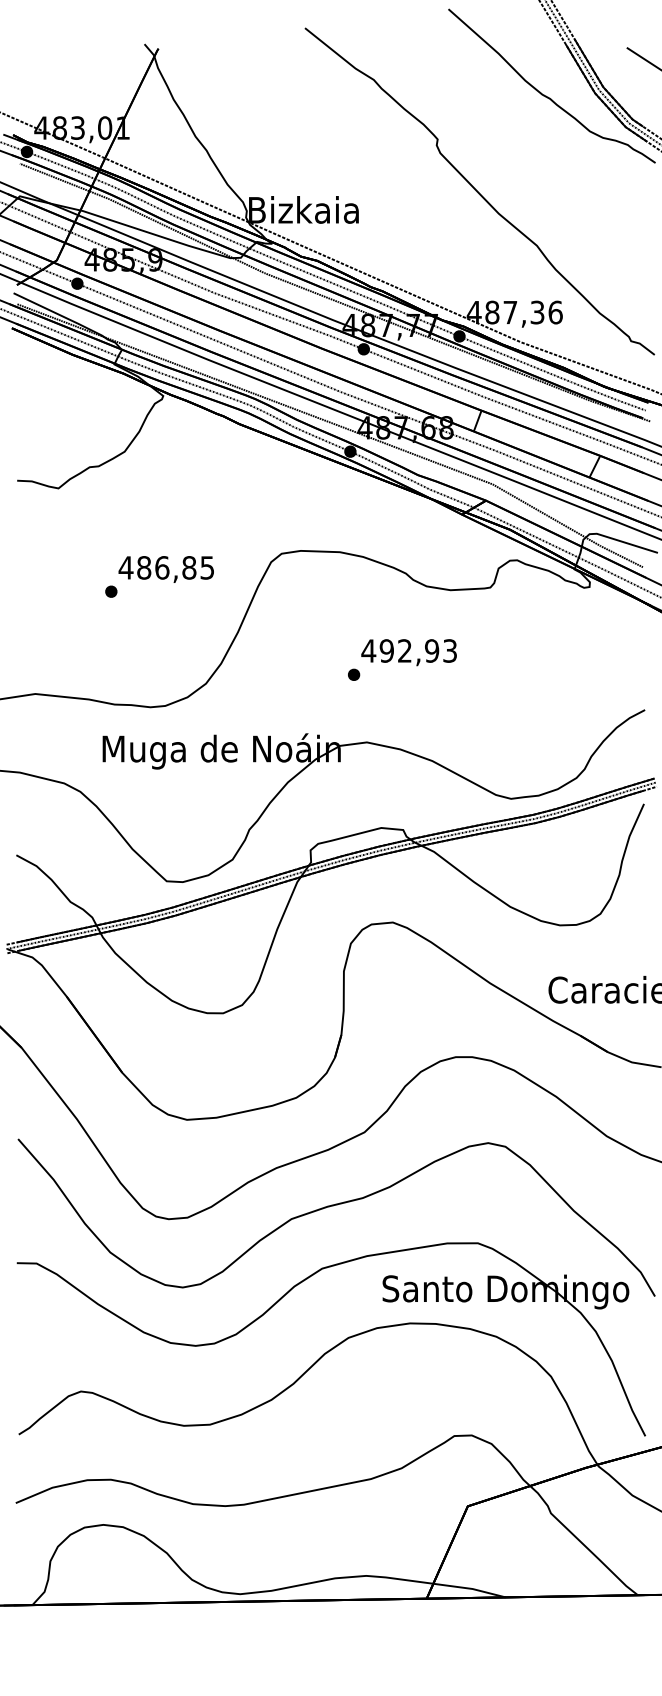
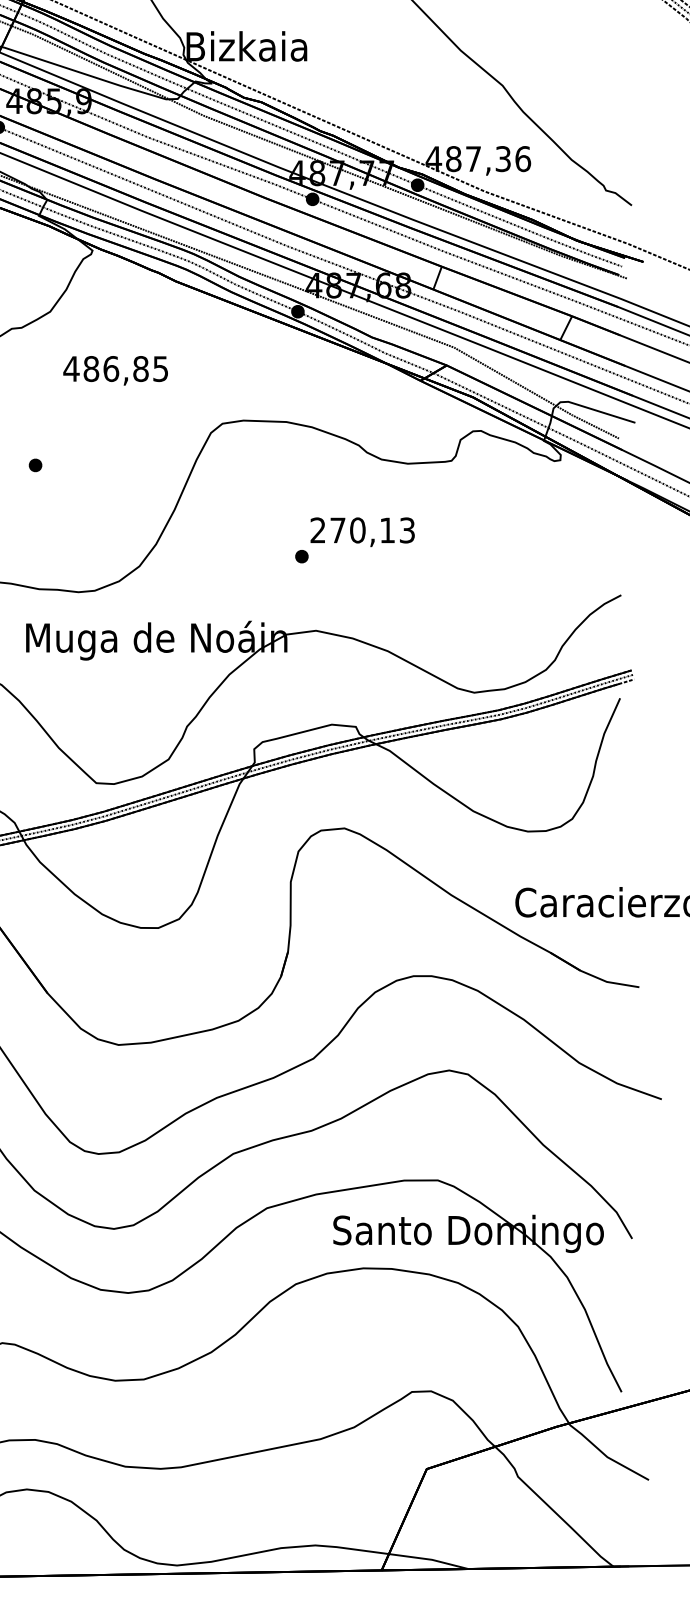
text: (165, 569) -> (114, 370), moved
text: (400, 650) -> (352, 529), 492,93 -> 270,13

